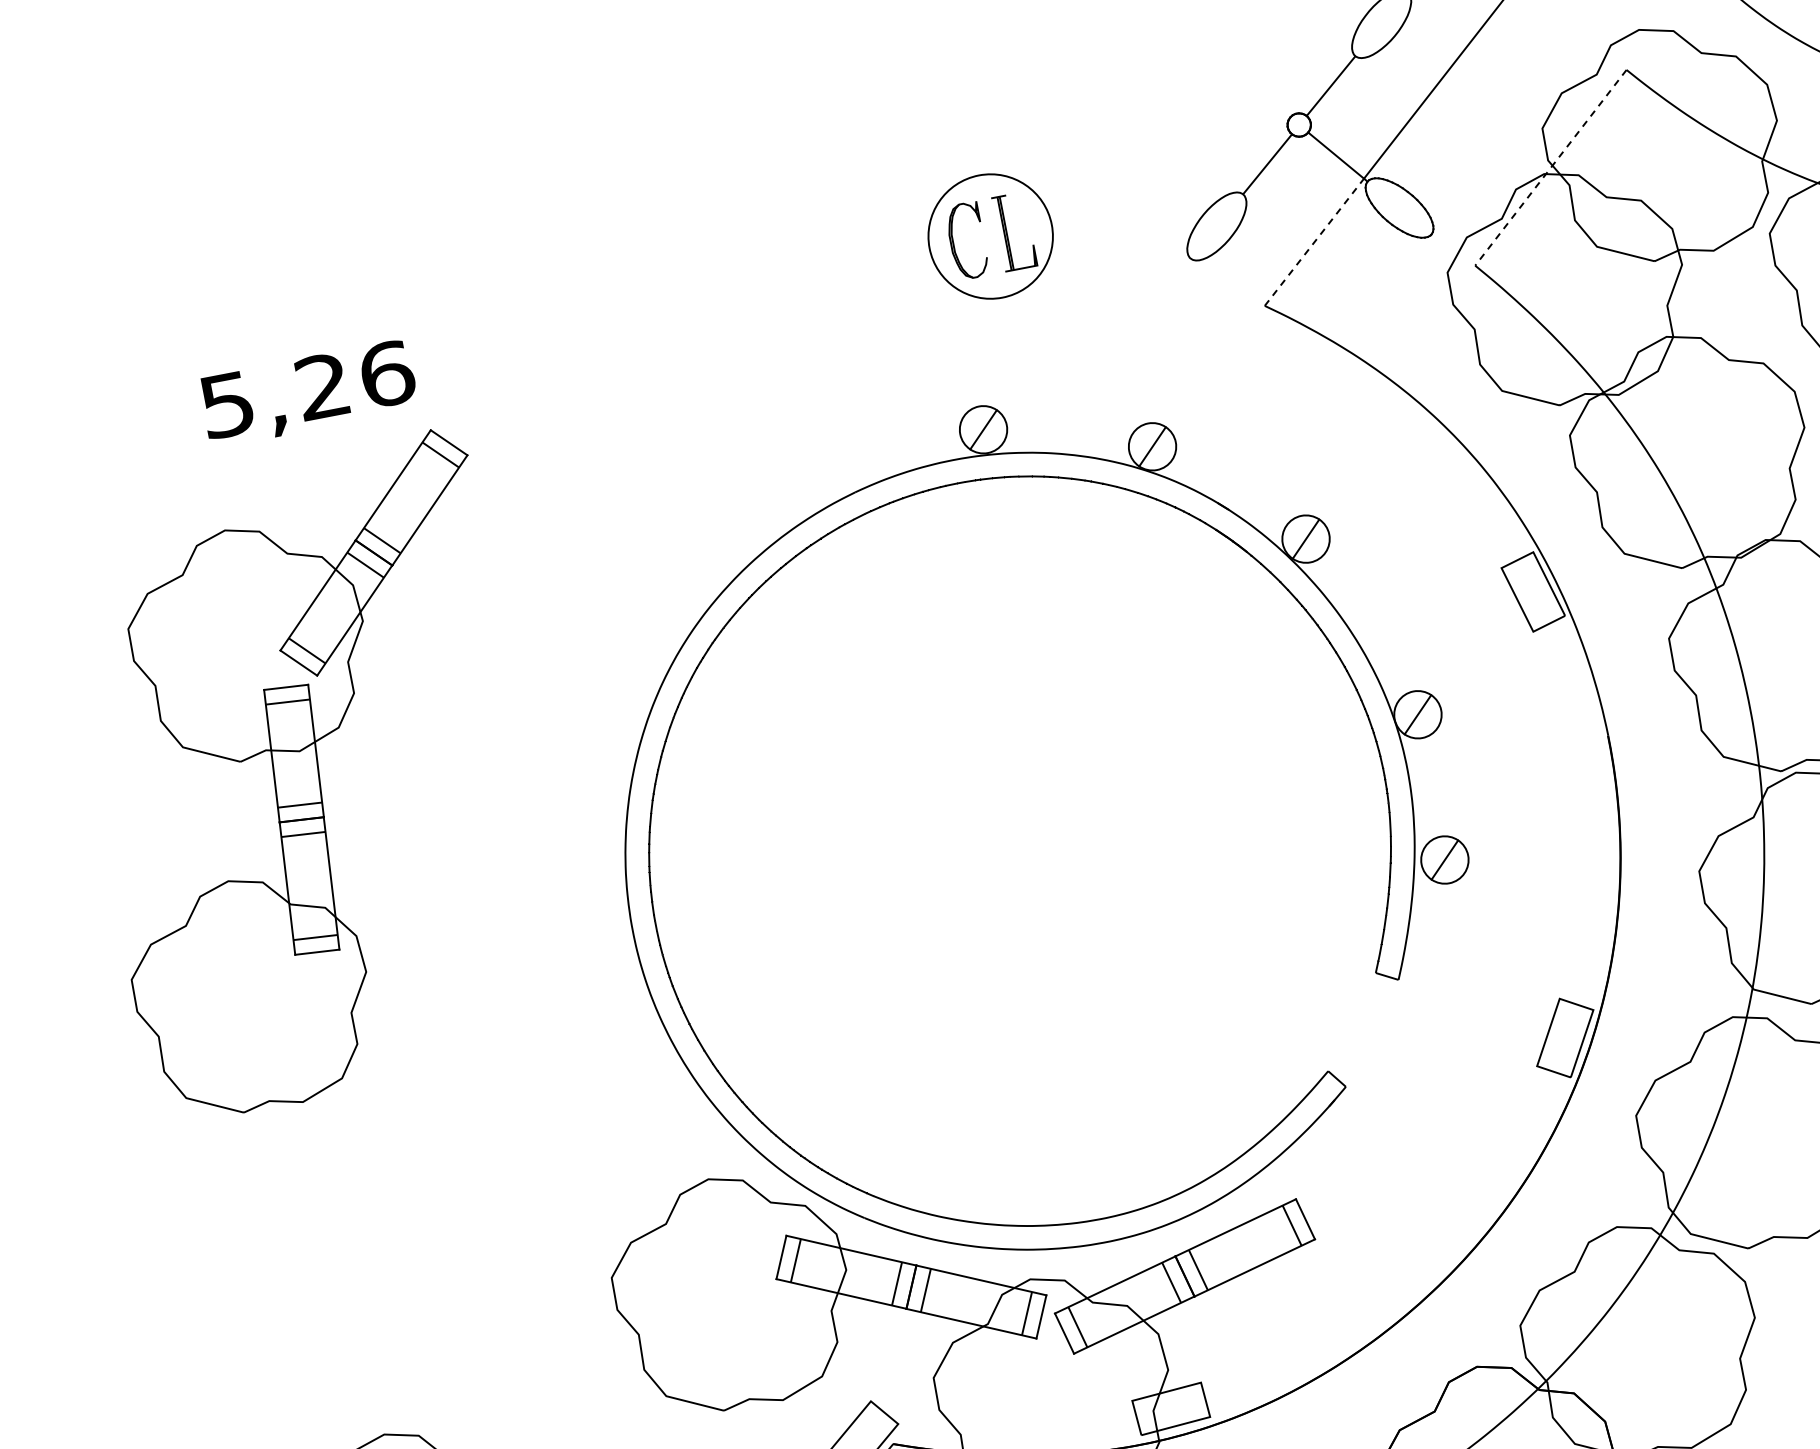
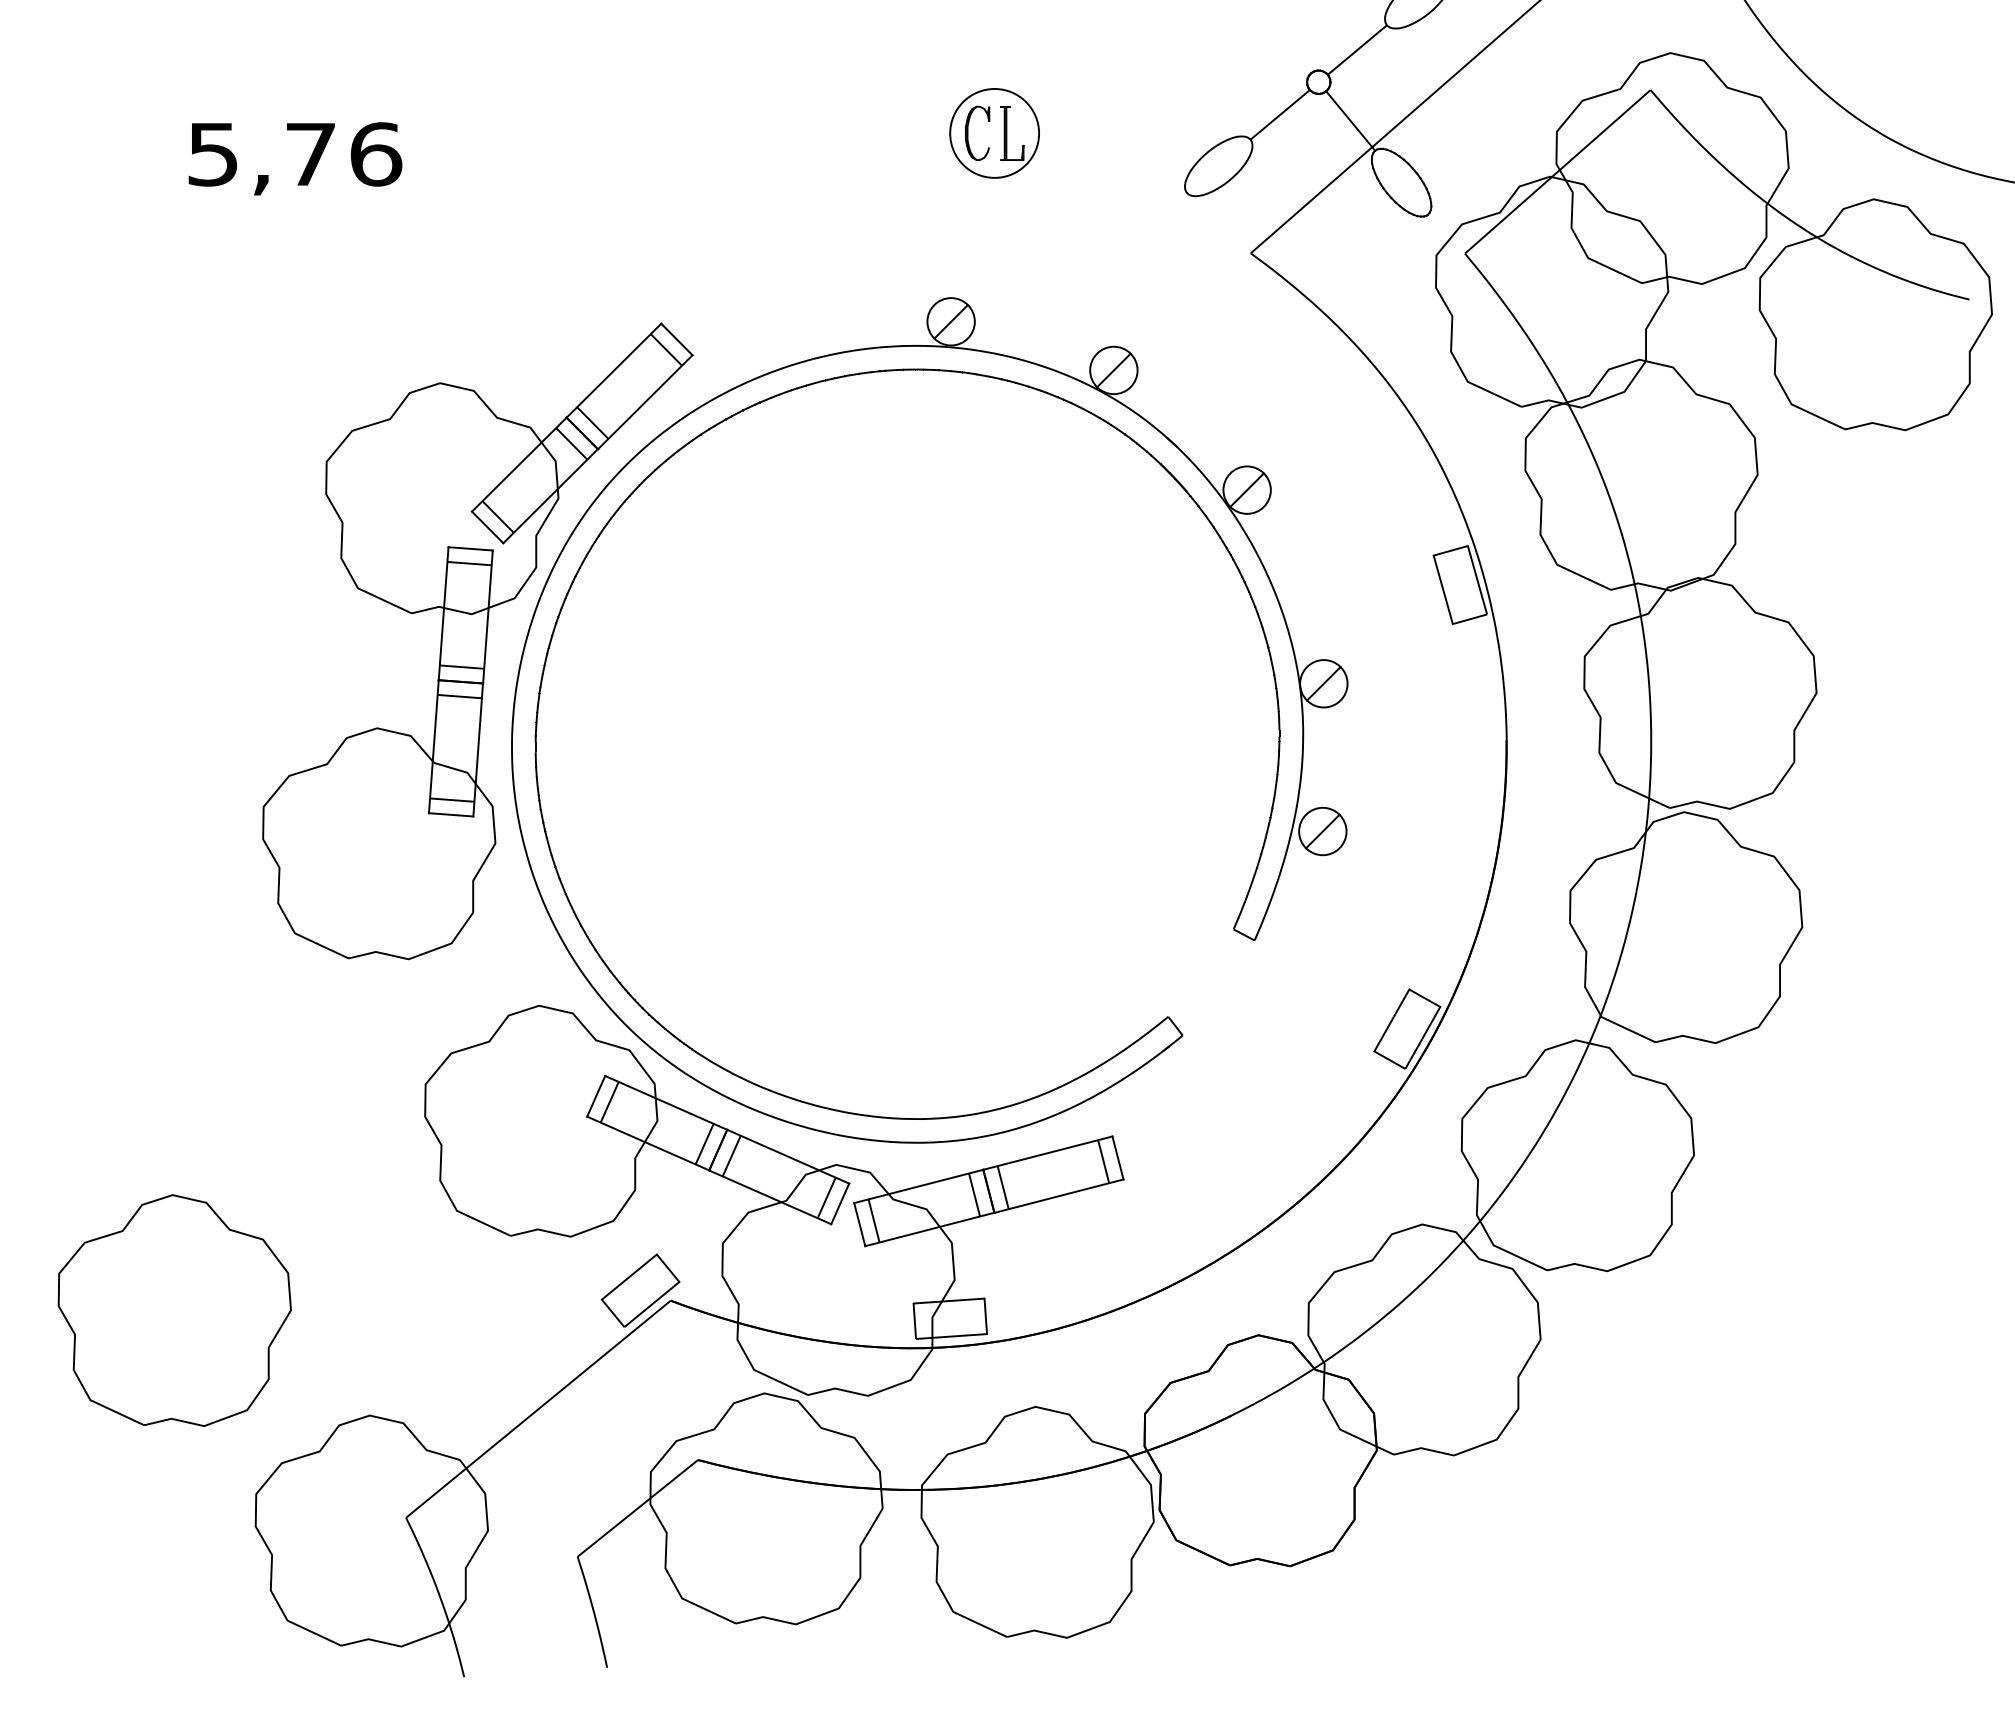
line: (1550, 167) -> (1557, 171), dashed -> solid
part: (990, 236) -> (994, 133), size x0.71
line: (1314, 242) -> (1311, 200), dashed -> solid
text: (322, 385) -> (310, 153), 5,26 -> 5,76
part: (310, 777) -> (477, 641), moved

